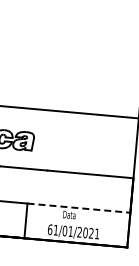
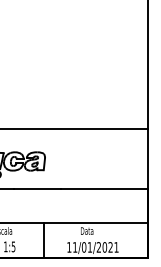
line: (78, 208) -> (95, 223), dashed -> solid
text: (50, 229) -> (69, 247), 61/01/2021 -> 11/01/2021

